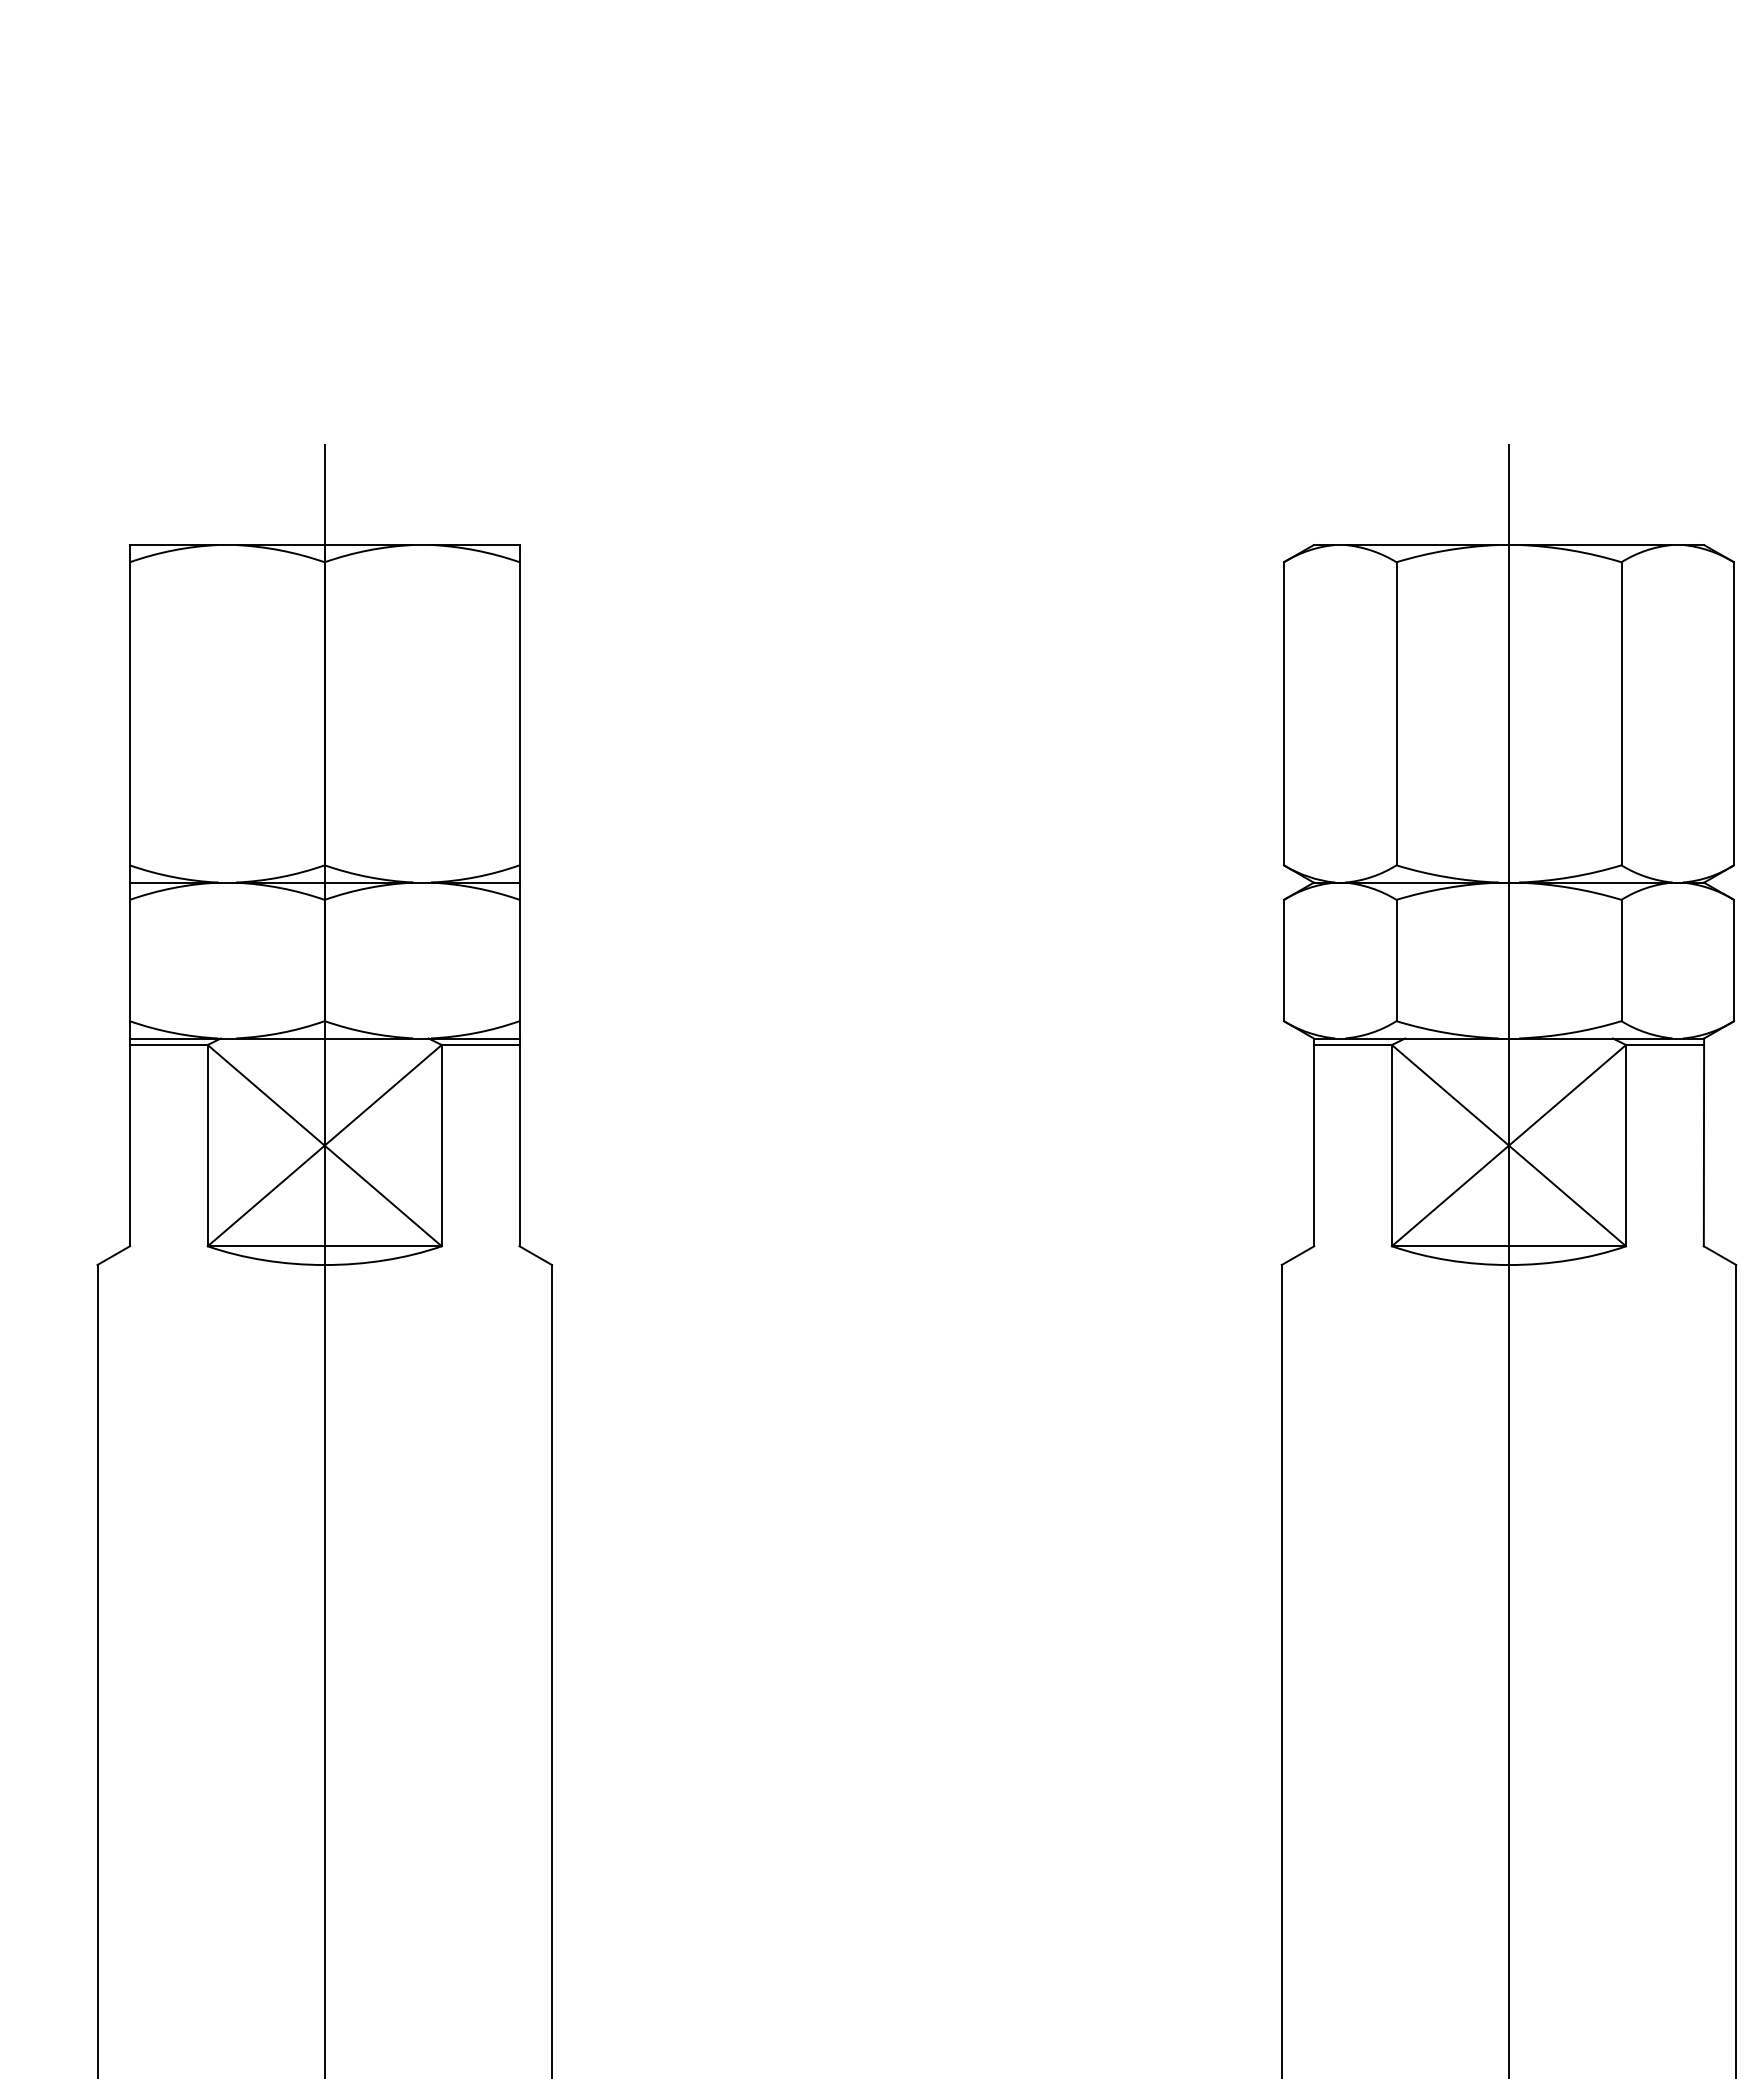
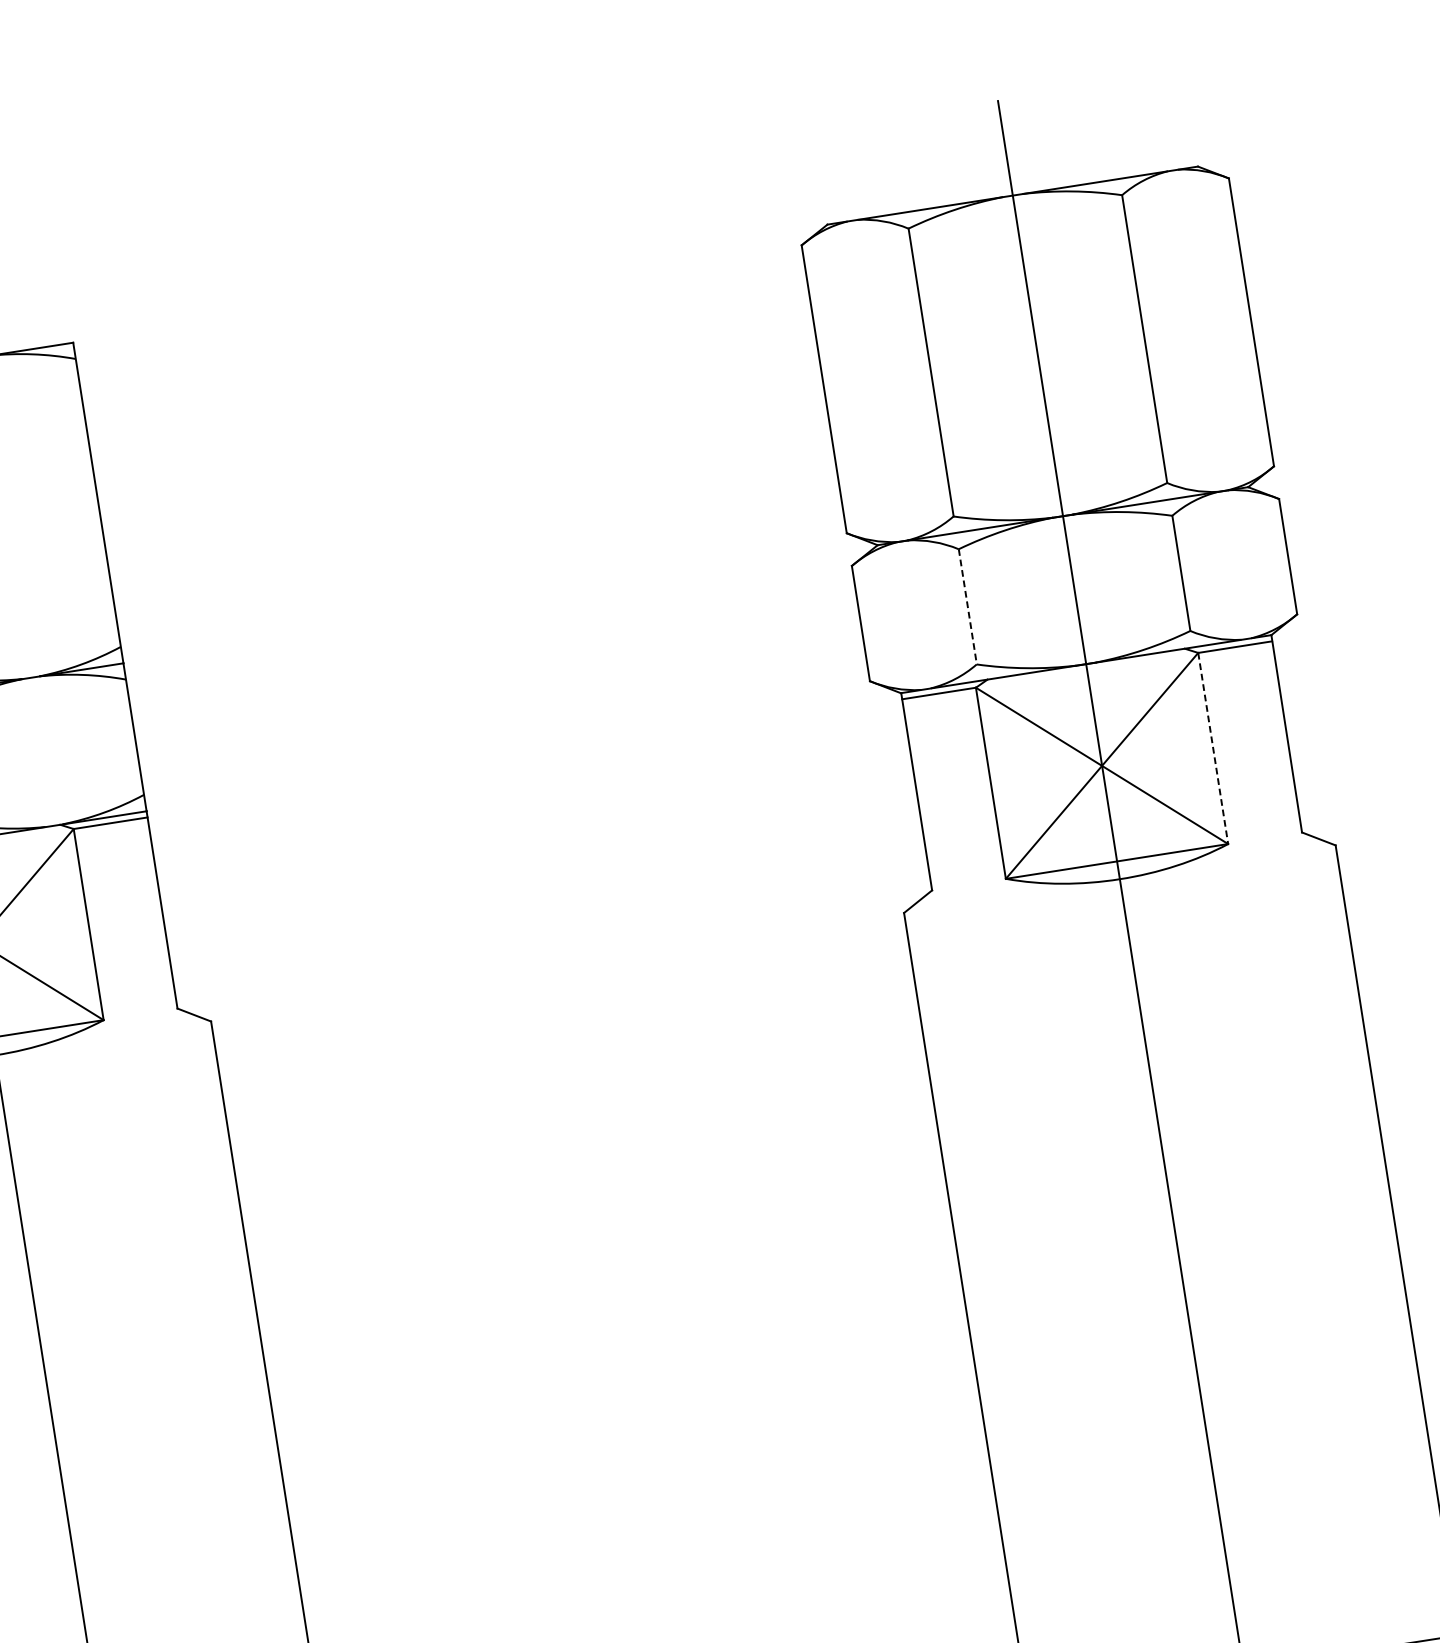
line: (1396, 960) -> (967, 606), solid -> dashed
line: (1626, 1145) -> (1213, 748), solid -> dashed

